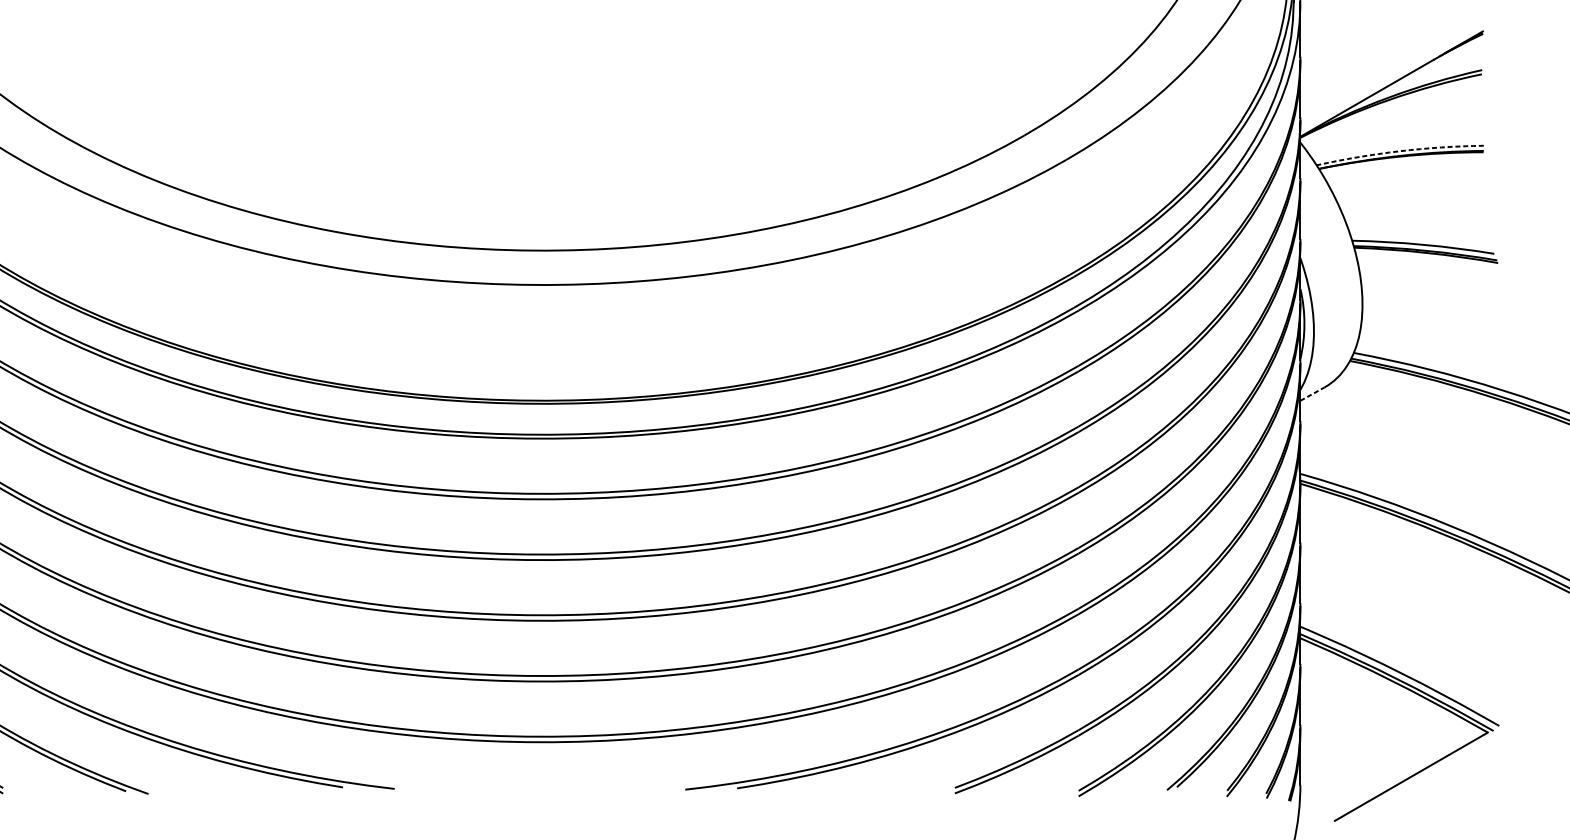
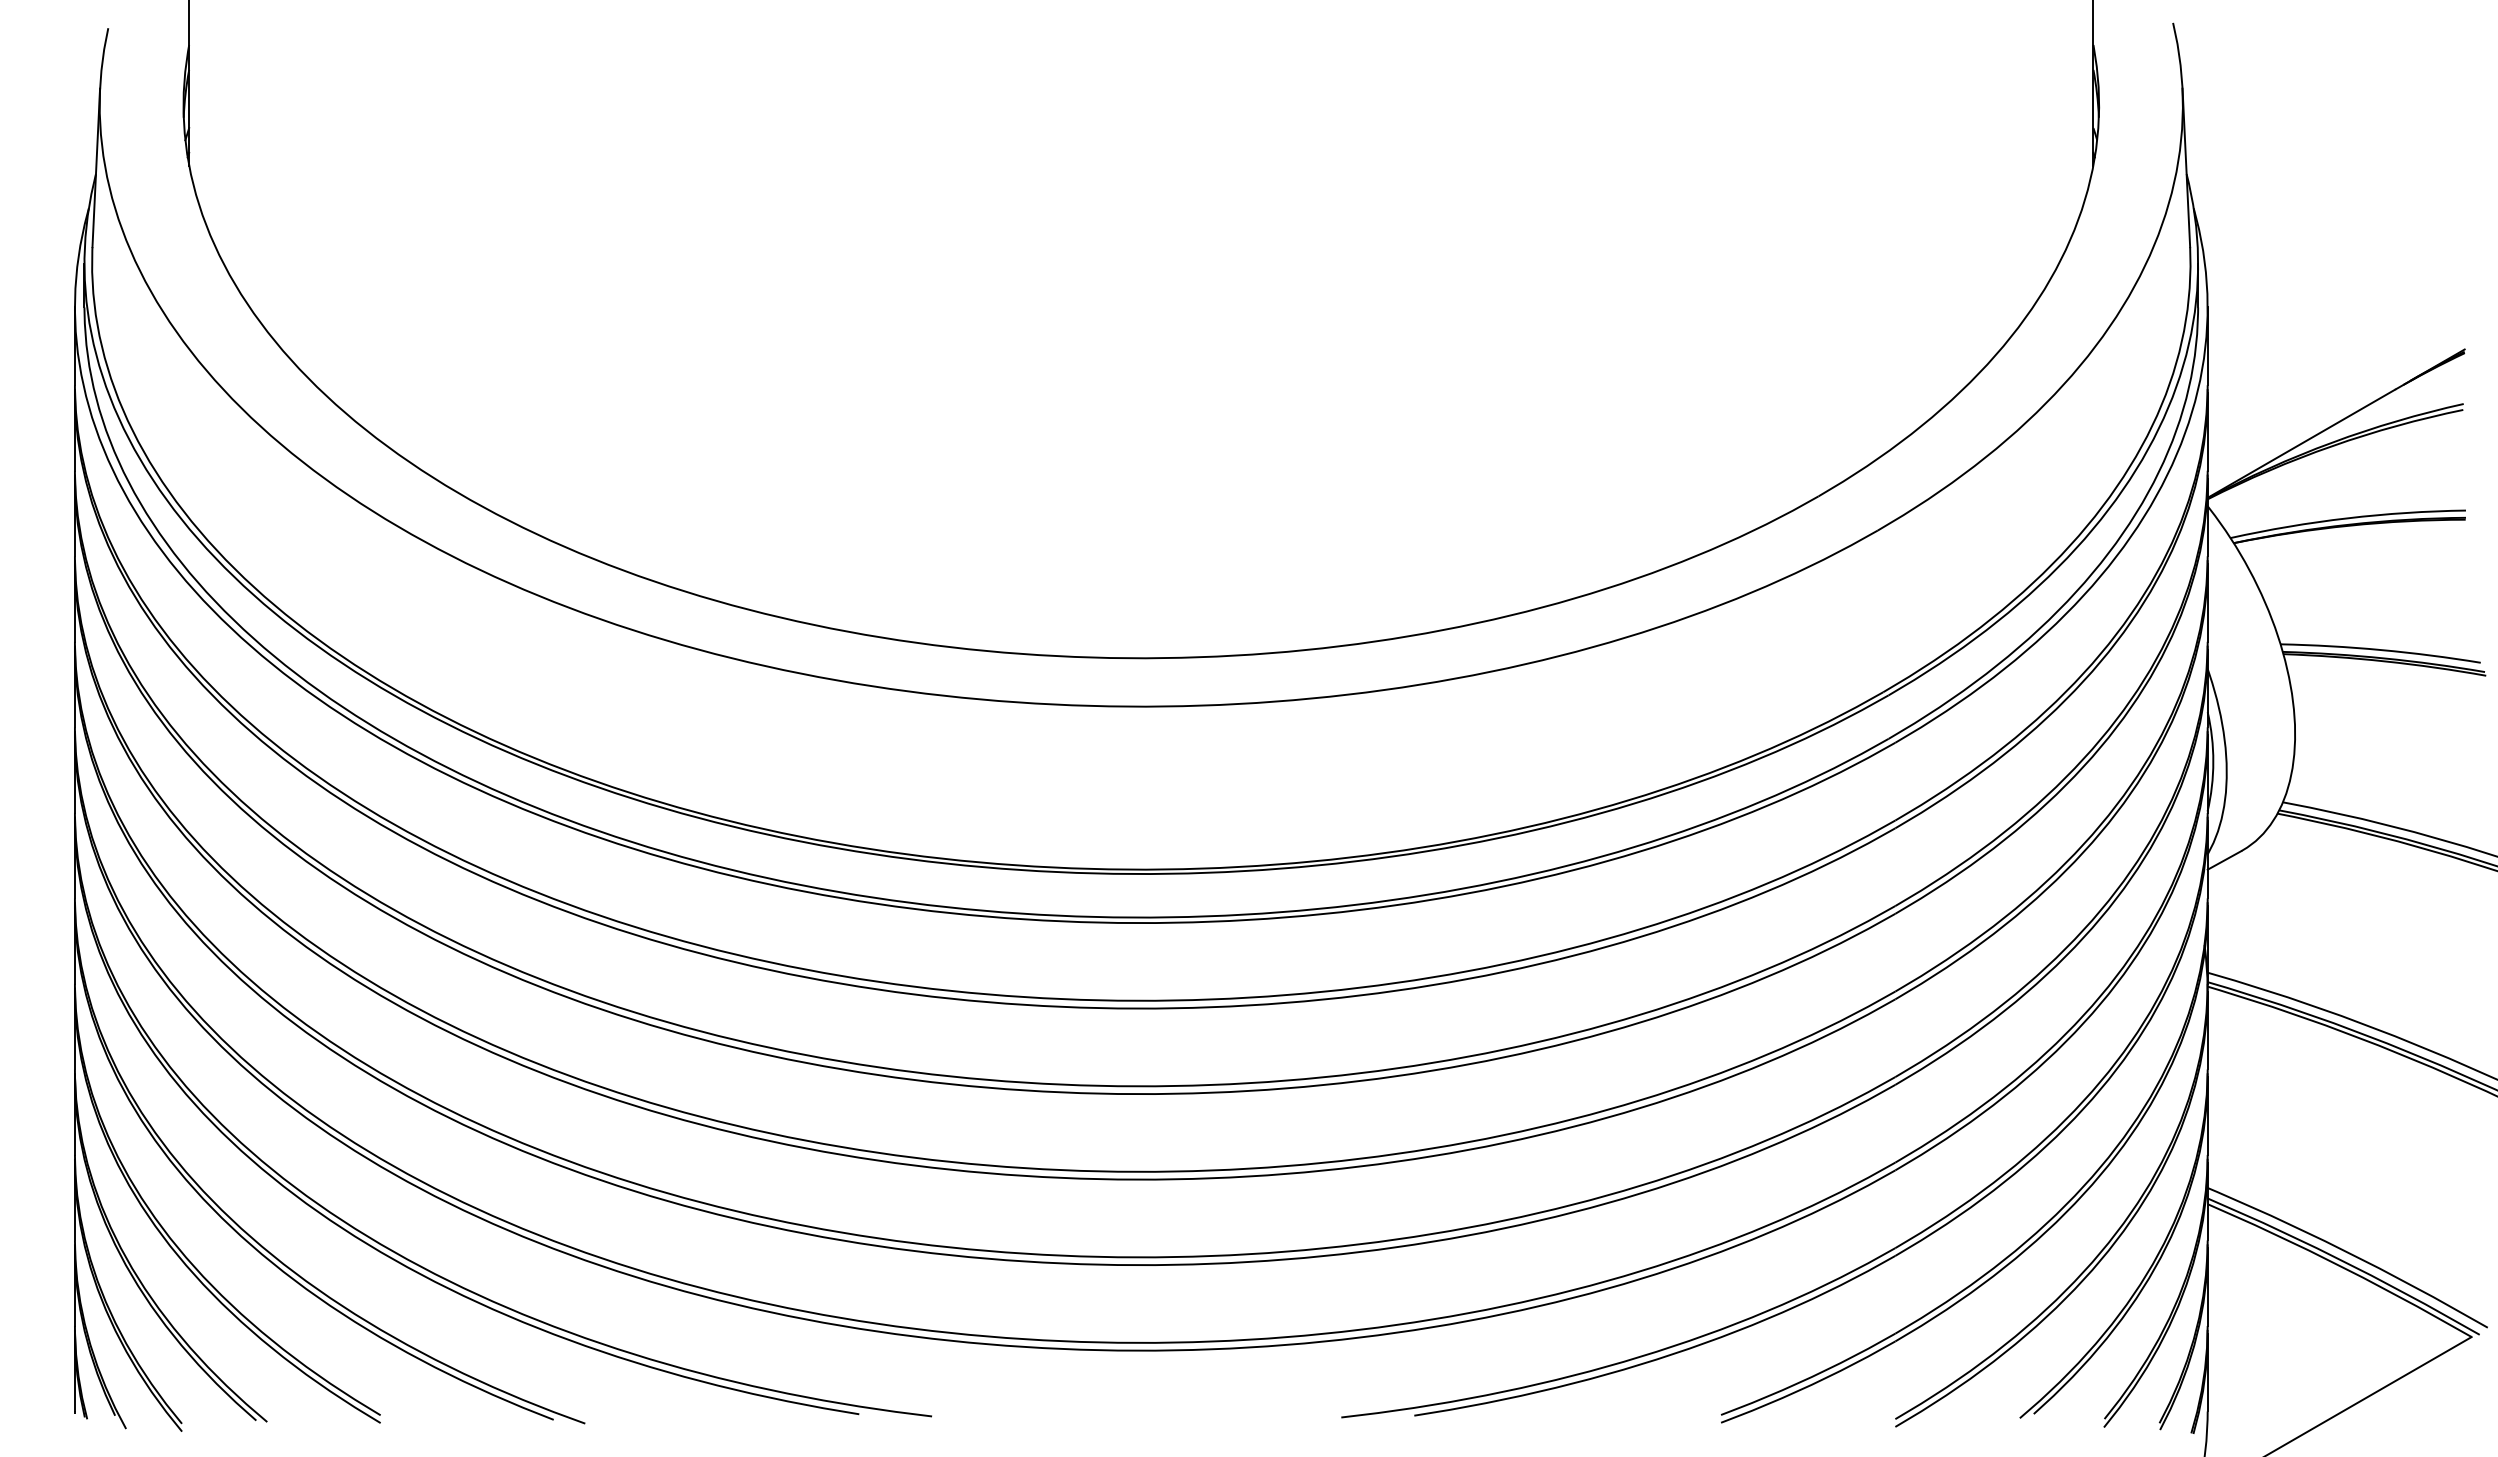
arc: (1399, 151) -> (2347, 518), dashed -> solid
line: (1312, 394) -> (2224, 860), dashed -> solid

